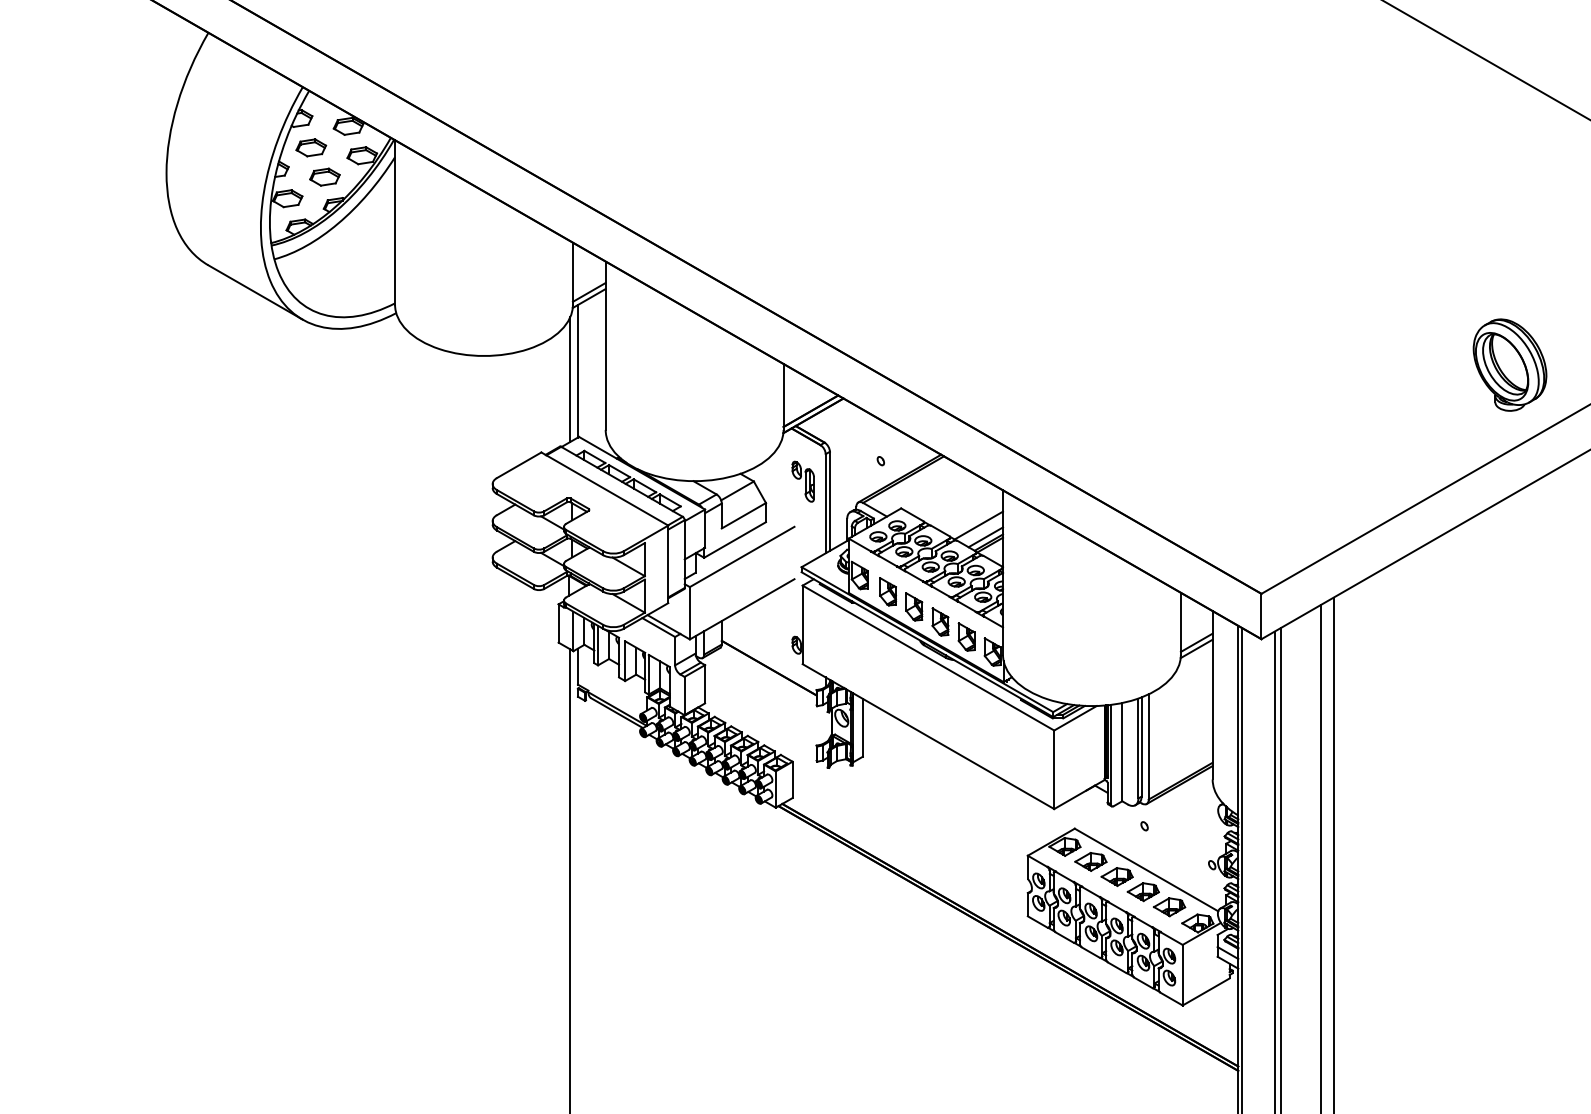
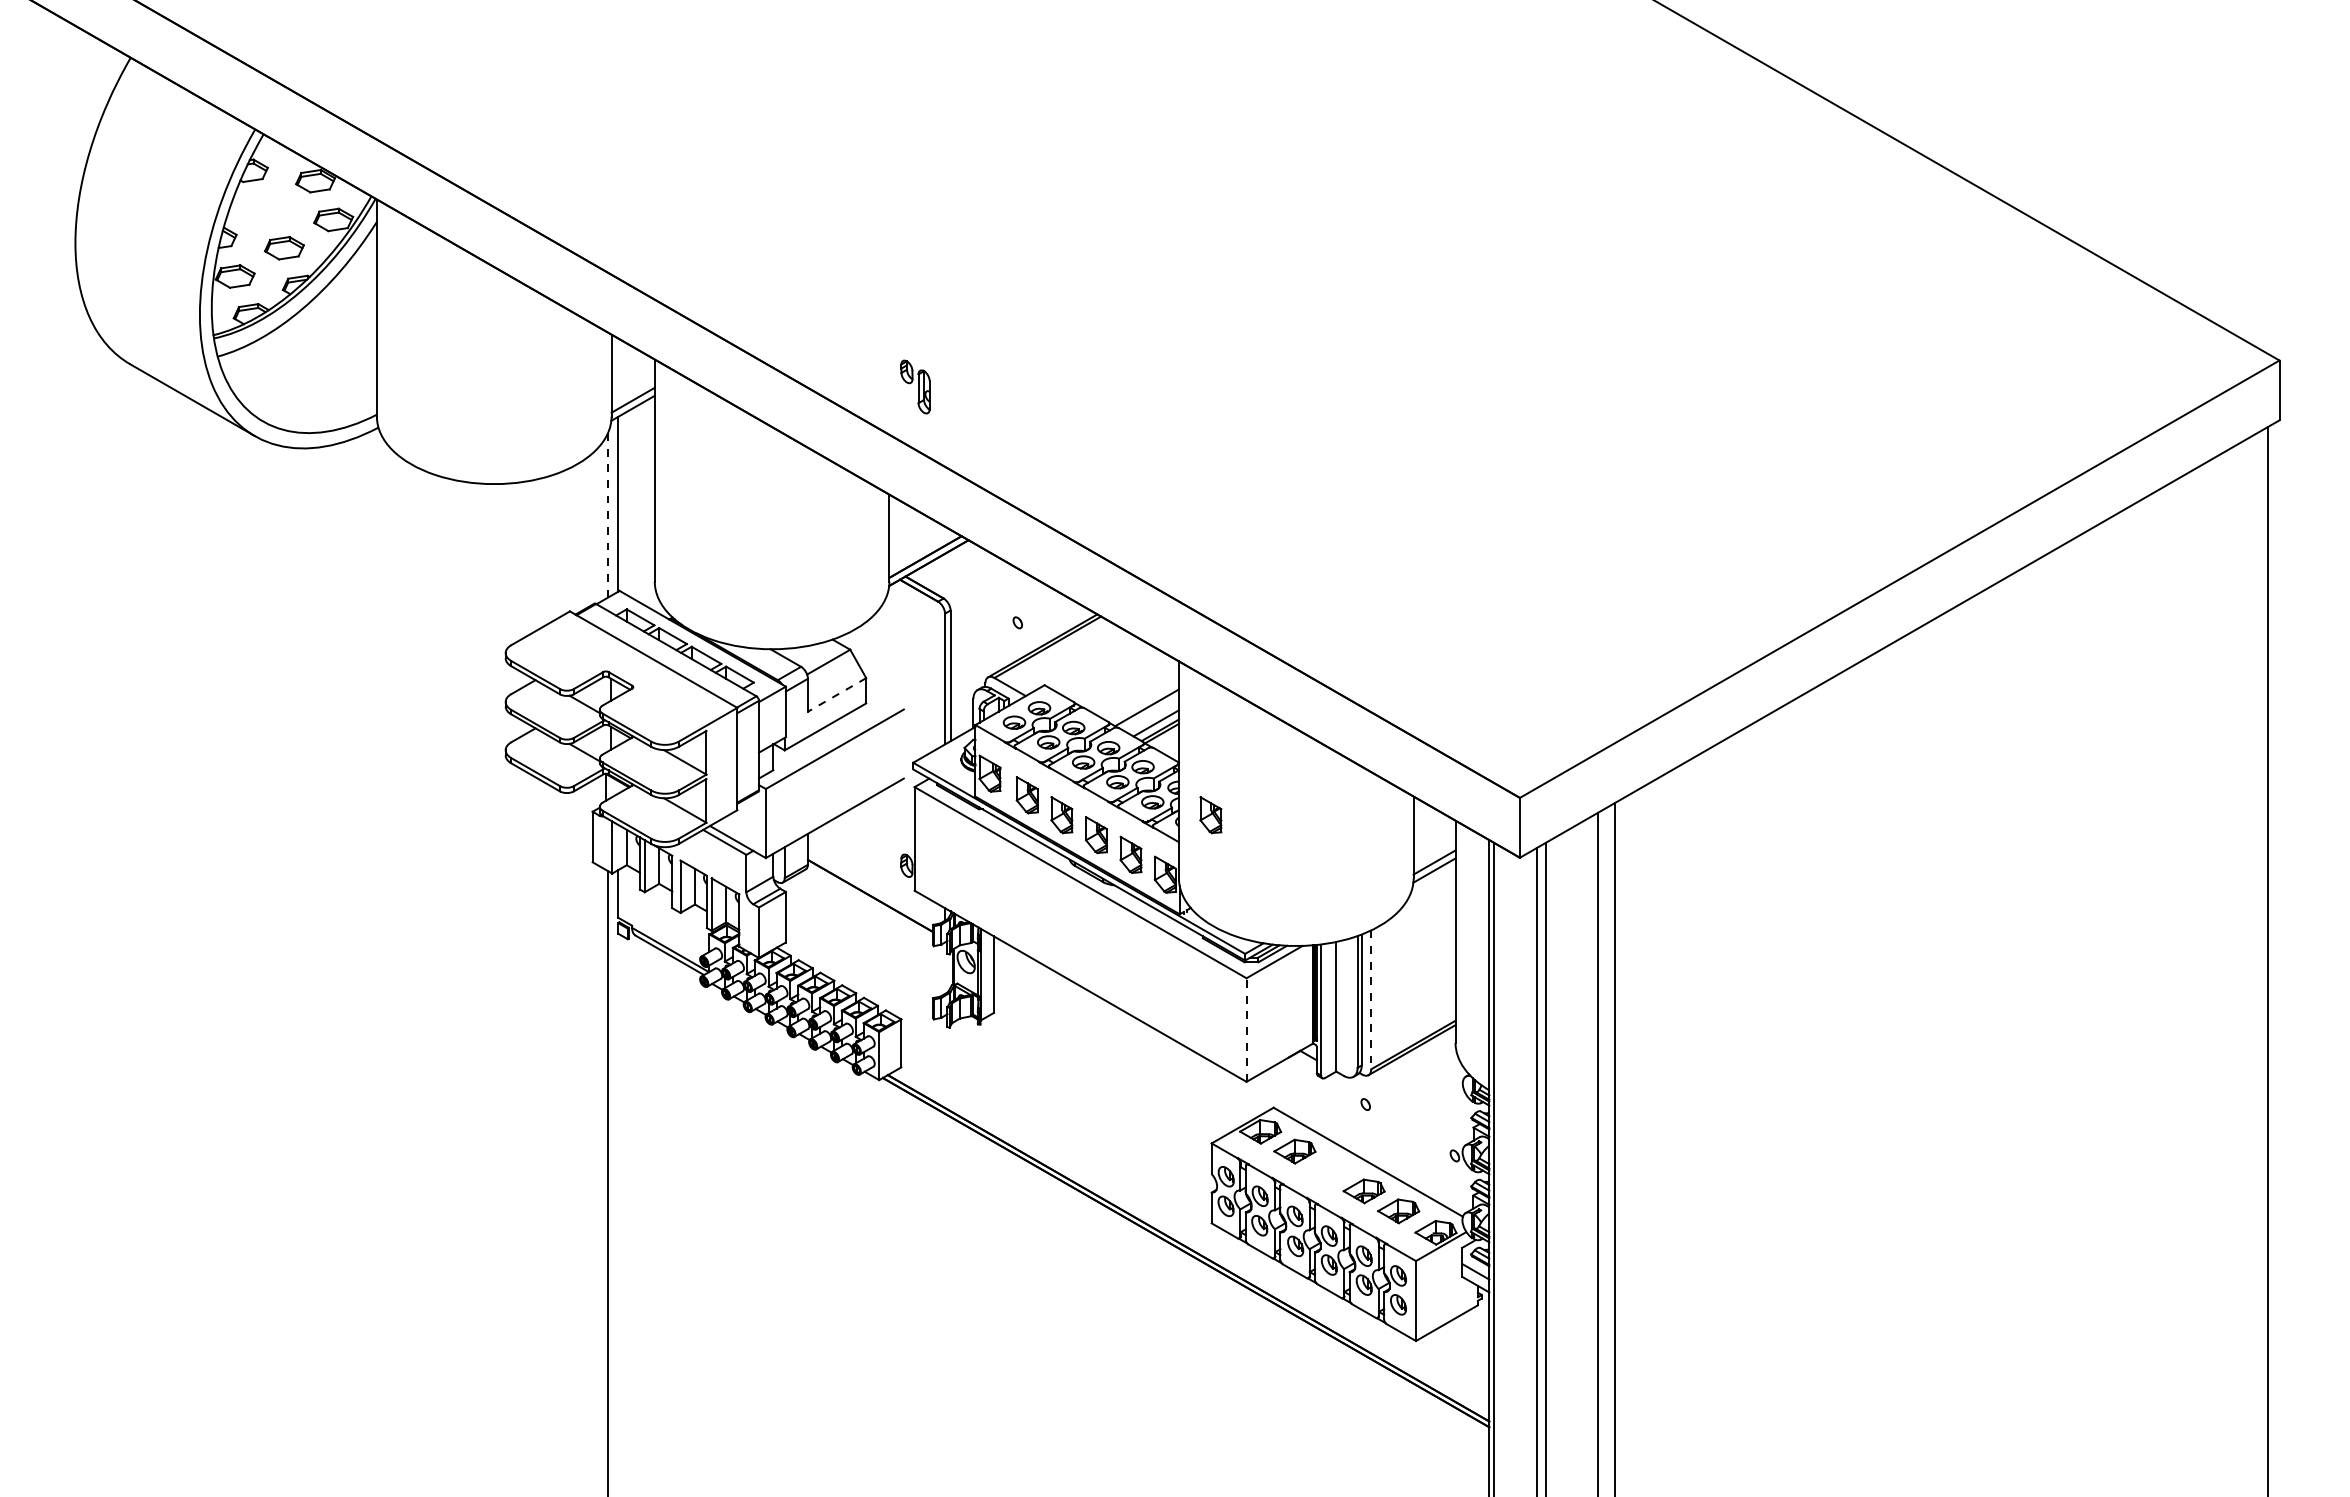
part: (310, 147) -> (265, 209), removed
part: (1509, 365) -> (1847, 496), removed
line: (570, 379) -> (608, 515), solid -> dashed
part: (803, 481) -> (915, 386), moved
line: (744, 515) -> (837, 694), solid -> dashed
part: (1026, 607) -> (1210, 815), added
line: (1148, 747) -> (1371, 1000), solid -> dashed
line: (1054, 770) -> (1246, 1030), solid -> dashed
part: (1117, 877) -> (1329, 1171), removed

